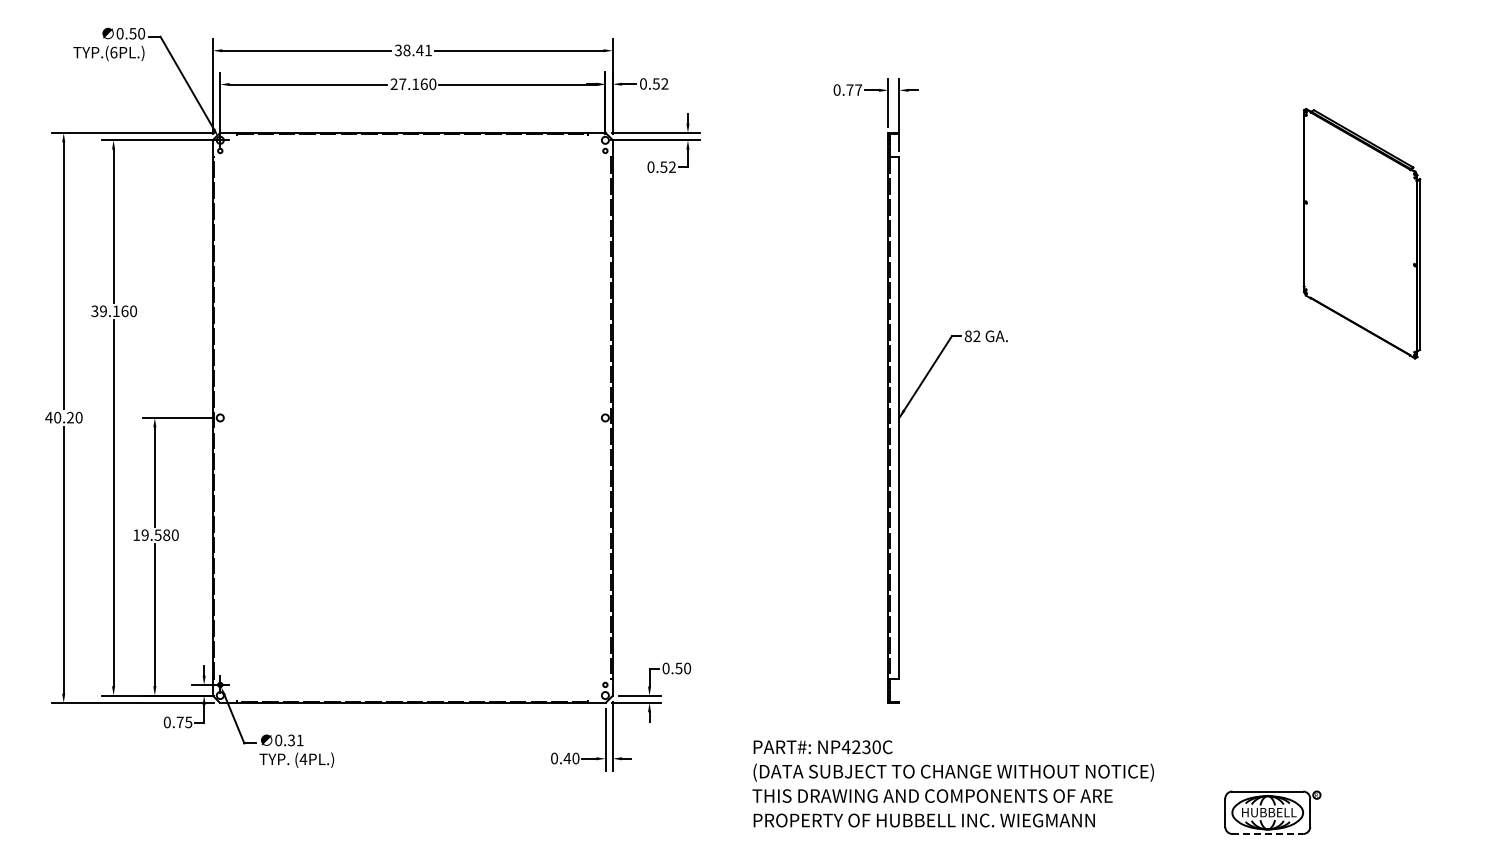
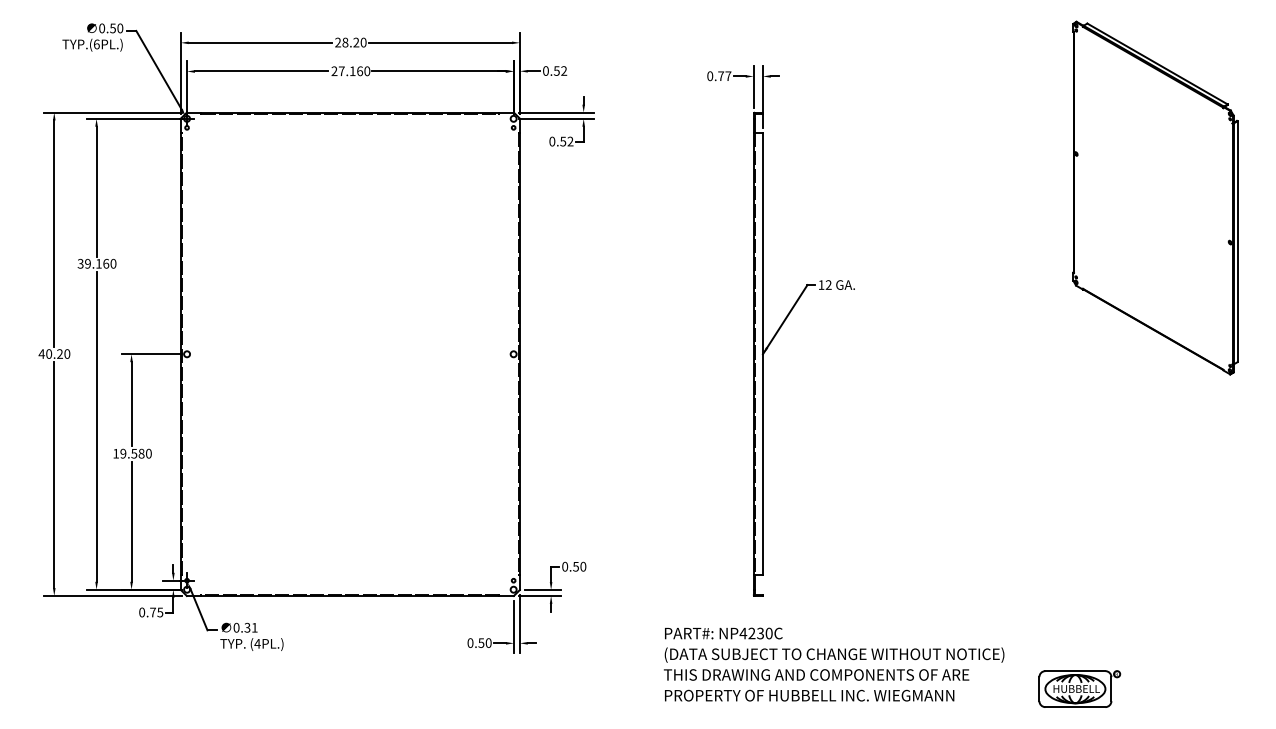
text: (412, 50) -> (350, 42), 38.41 -> 28.20
part: (1361, 233) -> (1154, 197), size x1.67
text: (967, 336) -> (820, 285), 82 -> 12
text: (567, 758) -> (481, 643), 0.40 -> 0.50
text: (952, 783) -> (833, 664), moved
line: (1268, 834) -> (1076, 707), dashed -> solid

